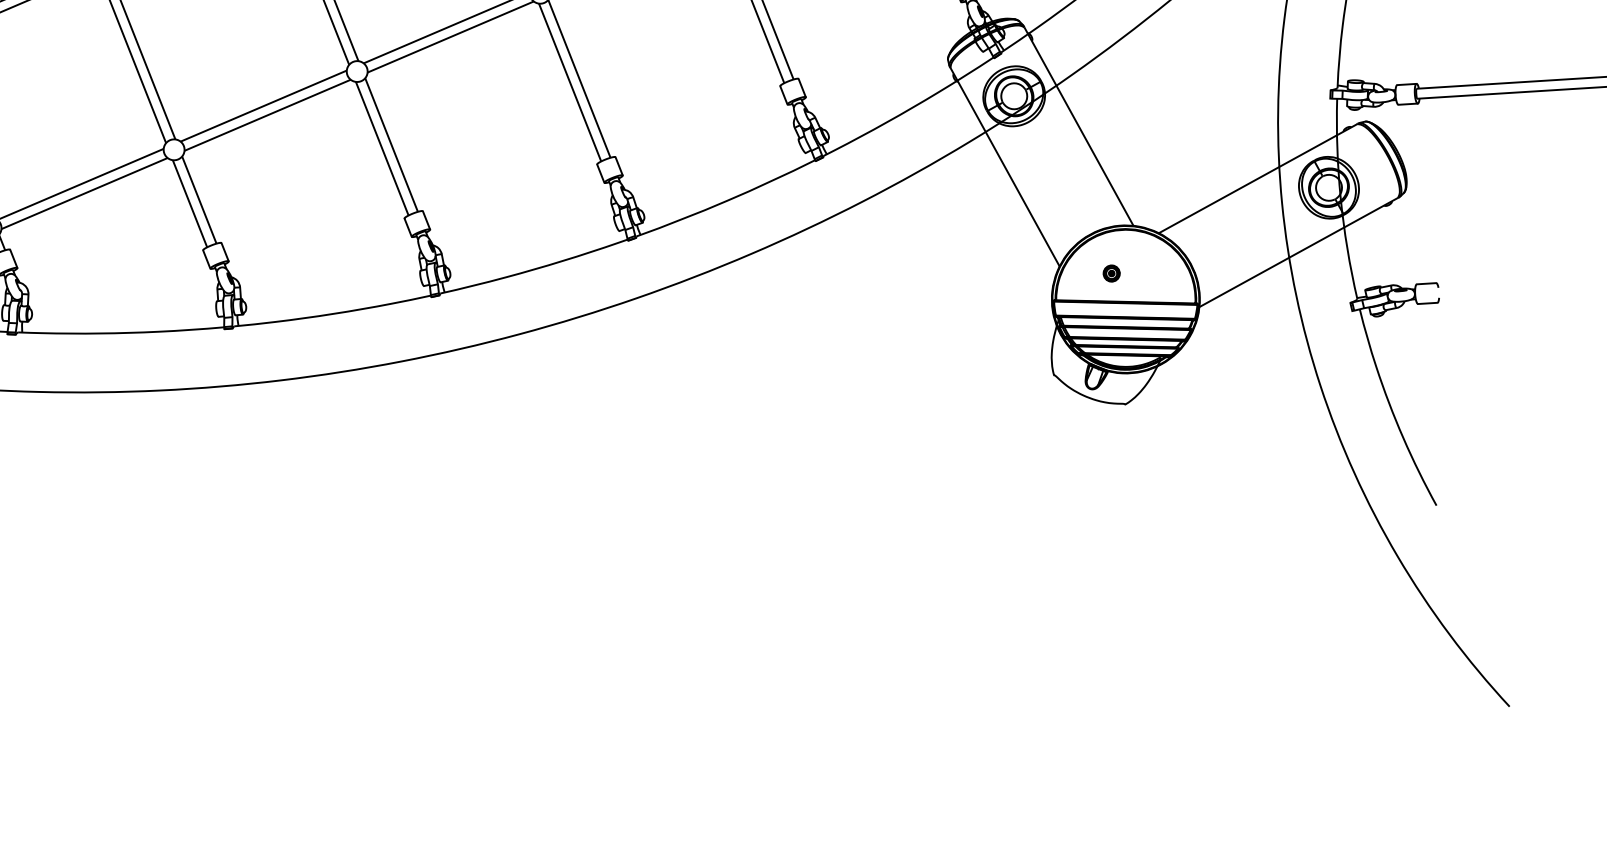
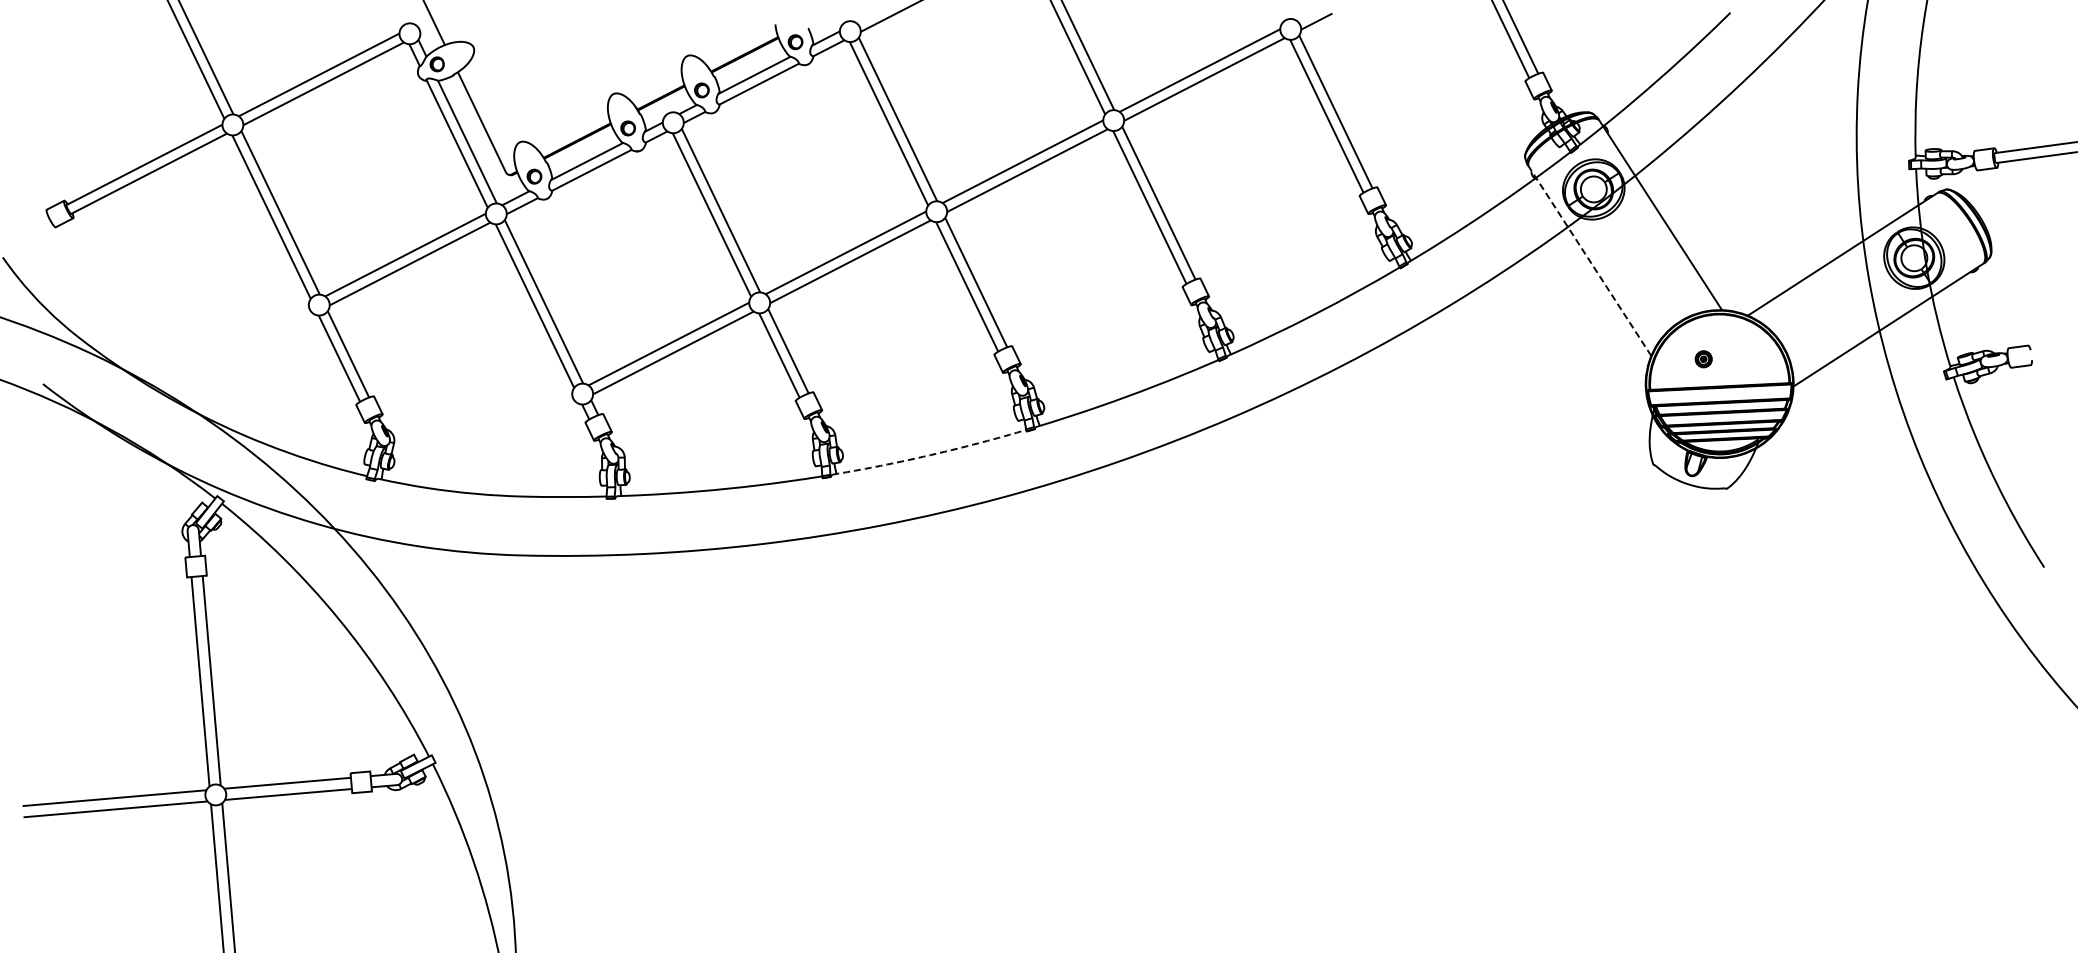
line: (1004, 166) -> (1589, 260), solid -> dashed
line: (333, 314) -> (930, 455), solid -> dashed

